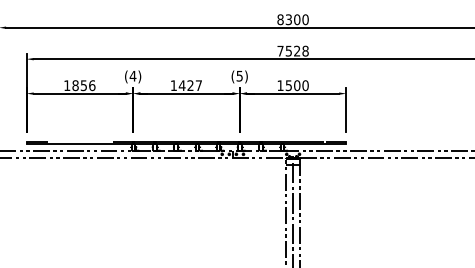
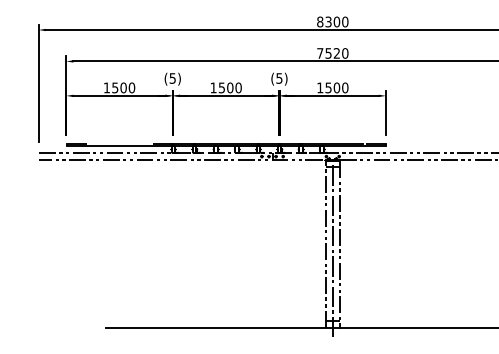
text: (305, 51) -> (345, 53), 7528 -> 7520
text: (132, 76) -> (172, 78), (4) -> (5)
text: (83, 85) -> (123, 87), 1856 -> 1500
text: (189, 85) -> (229, 87), 1427 -> 1500

